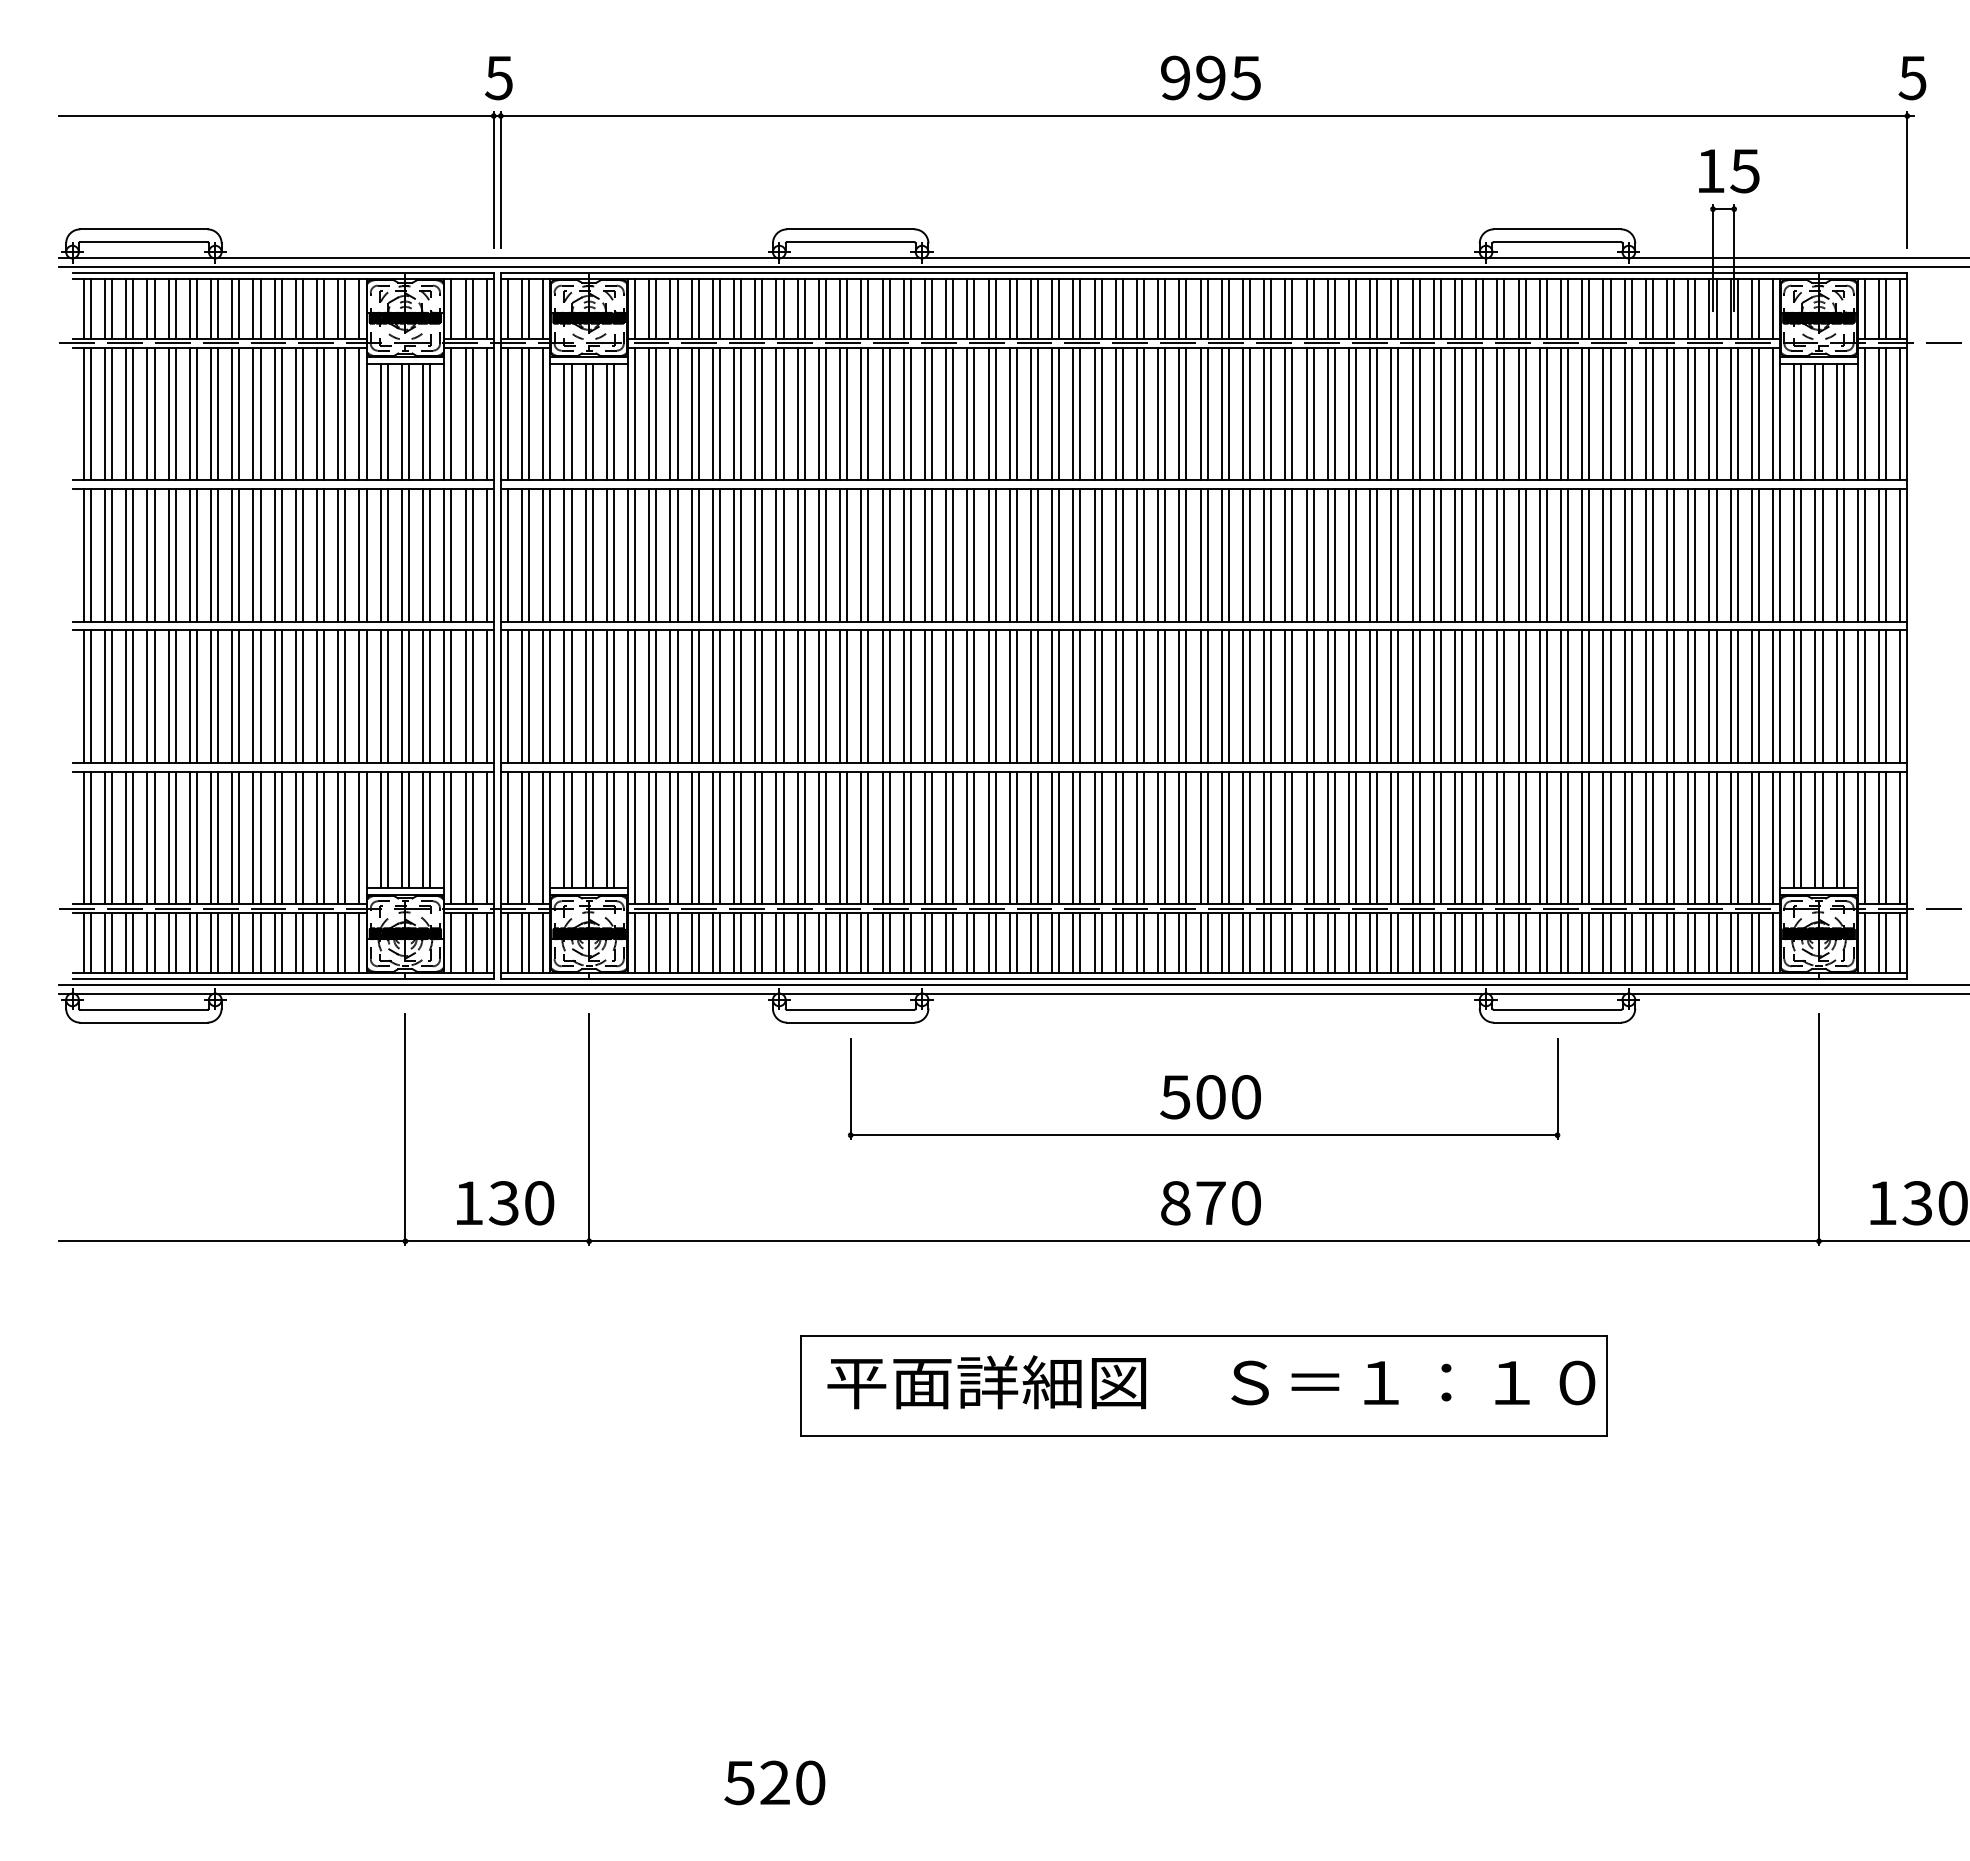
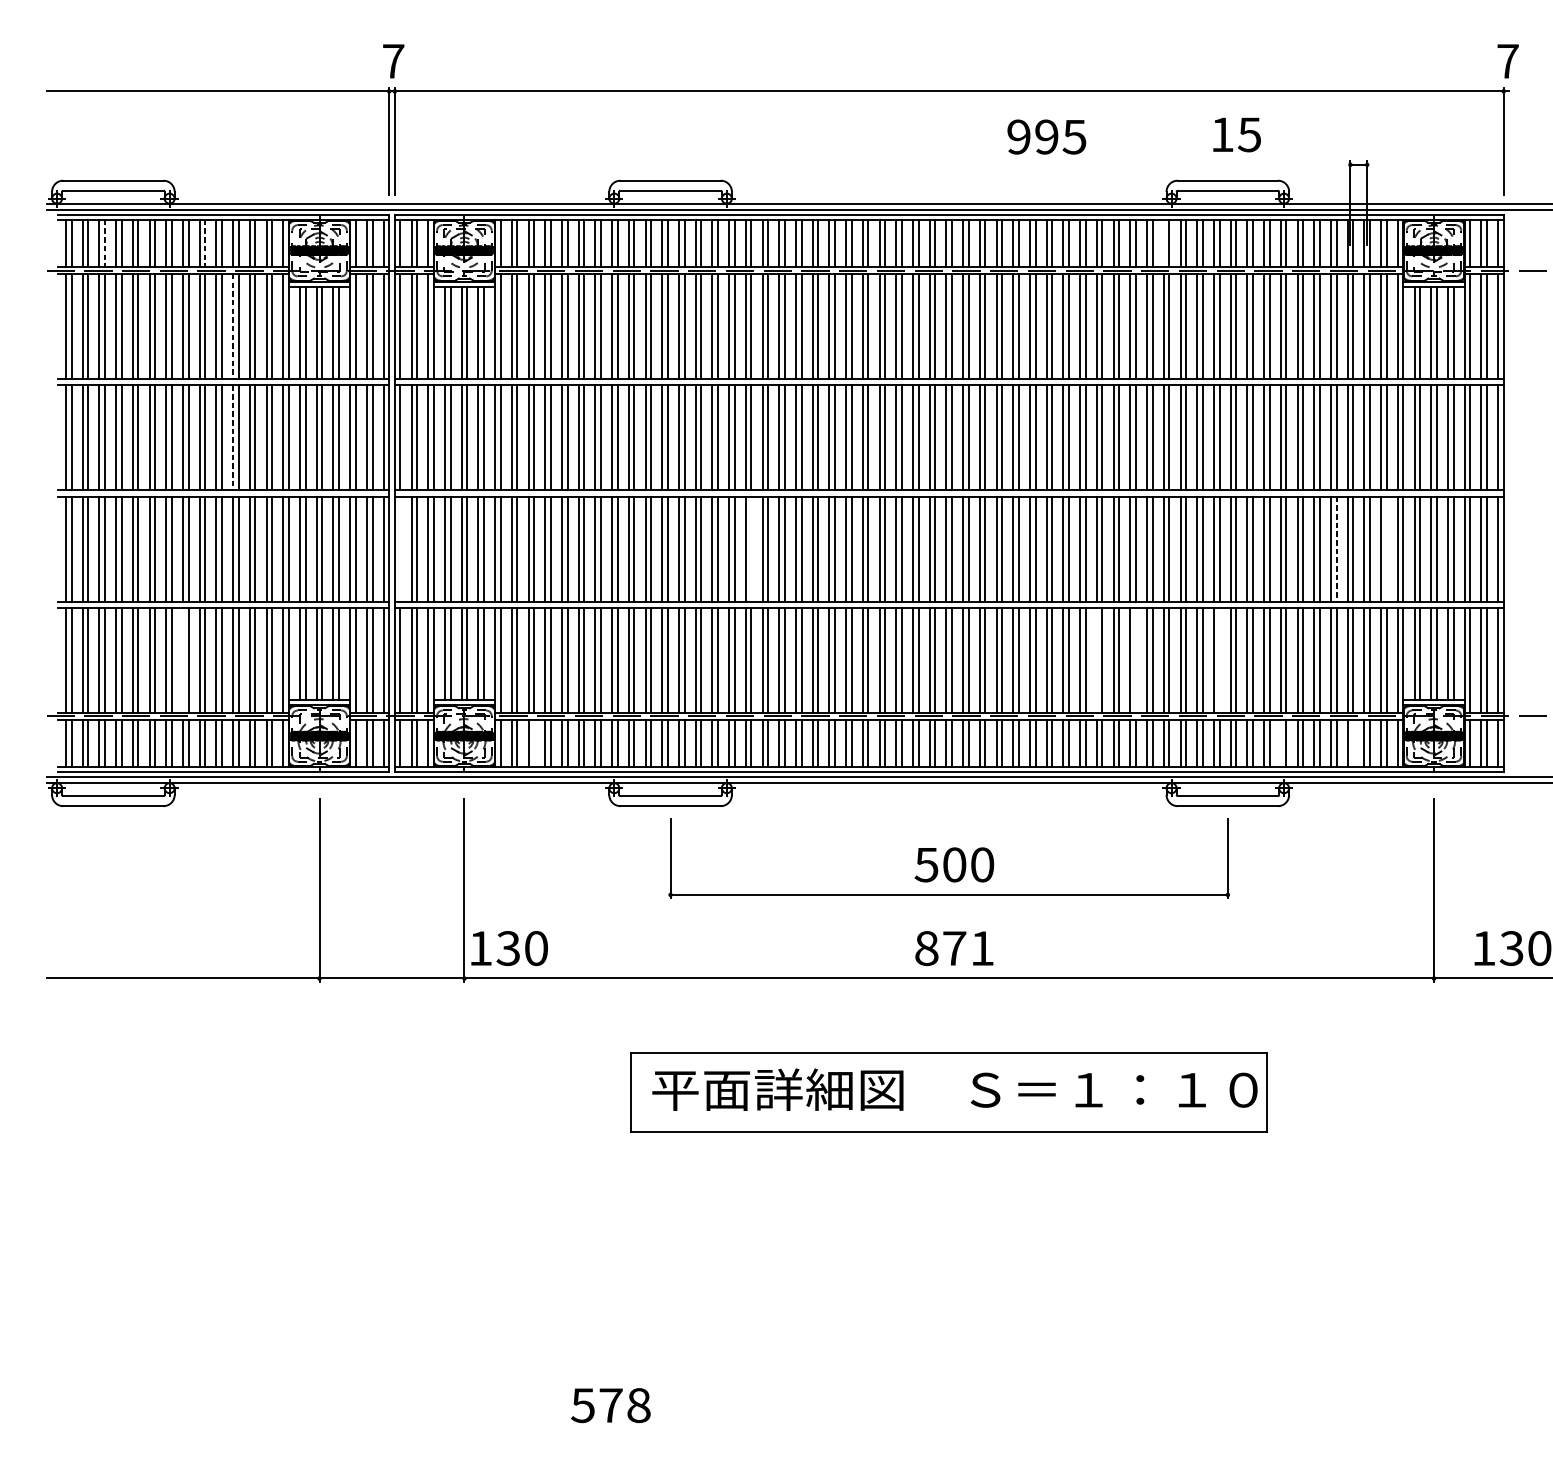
text: (1210, 77) -> (1046, 136), moved
text: (498, 78) -> (392, 61), 5 -> 7
text: (1912, 78) -> (1507, 61), 5 -> 7
text: (1729, 171) -> (1237, 135), moved
line: (1476, 308) -> (1163, 243), removed
line: (133, 309) -> (105, 243), solid -> dashed
line: (260, 309) -> (205, 243), solid -> dashed
line: (295, 414) -> (232, 326), solid -> dashed
line: (295, 555) -> (232, 437), solid -> dashed
line: (507, 696) -> (400, 549), removed
line: (953, 696) -> (751, 549), removed
line: (1758, 696) -> (1386, 549), removed
line: (1695, 697) -> (1336, 549), solid -> dashed
line: (232, 837) -> (183, 660), removed
line: (1391, 837) -> (1096, 660), removed
line: (1440, 837) -> (1135, 660), removed
line: (1546, 837) -> (1219, 660), removed
line: (677, 942) -> (534, 742), removed
line: (1624, 942) -> (1280, 742), removed
line: (1716, 942) -> (1353, 742), removed
text: (505, 1203) -> (509, 948), moved
text: (1246, 1203) -> (982, 948), 870 -> 871
text: (792, 1782) -> (624, 1405), 520 -> 578

